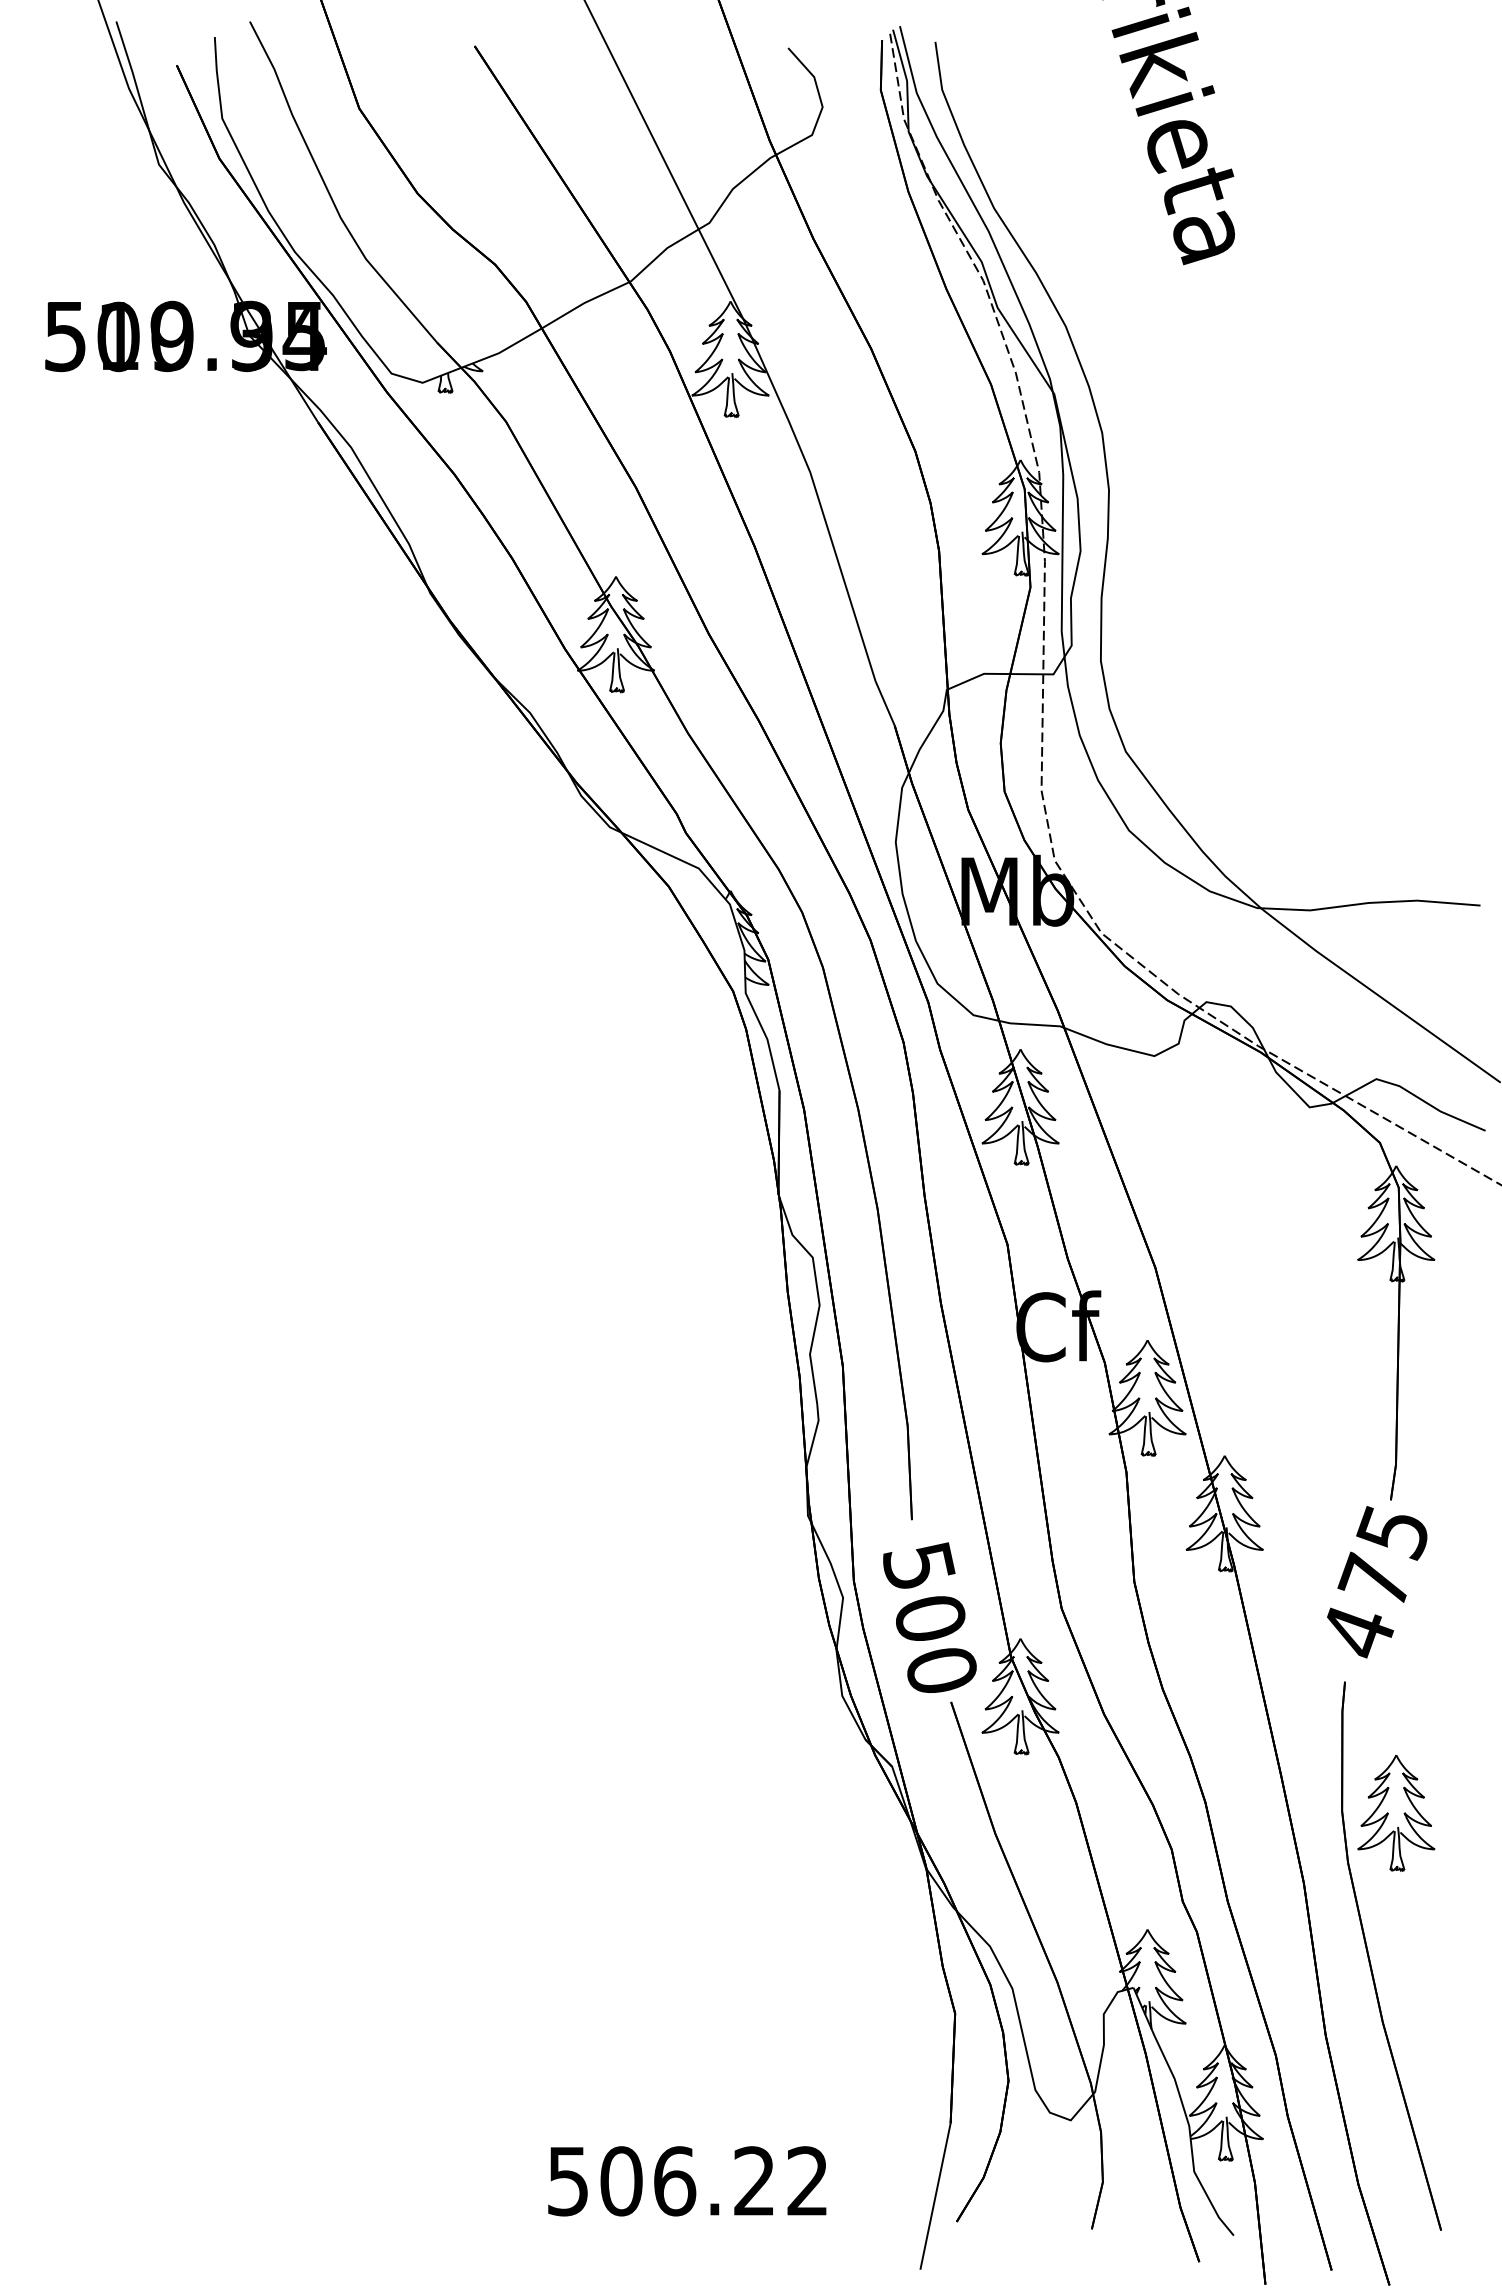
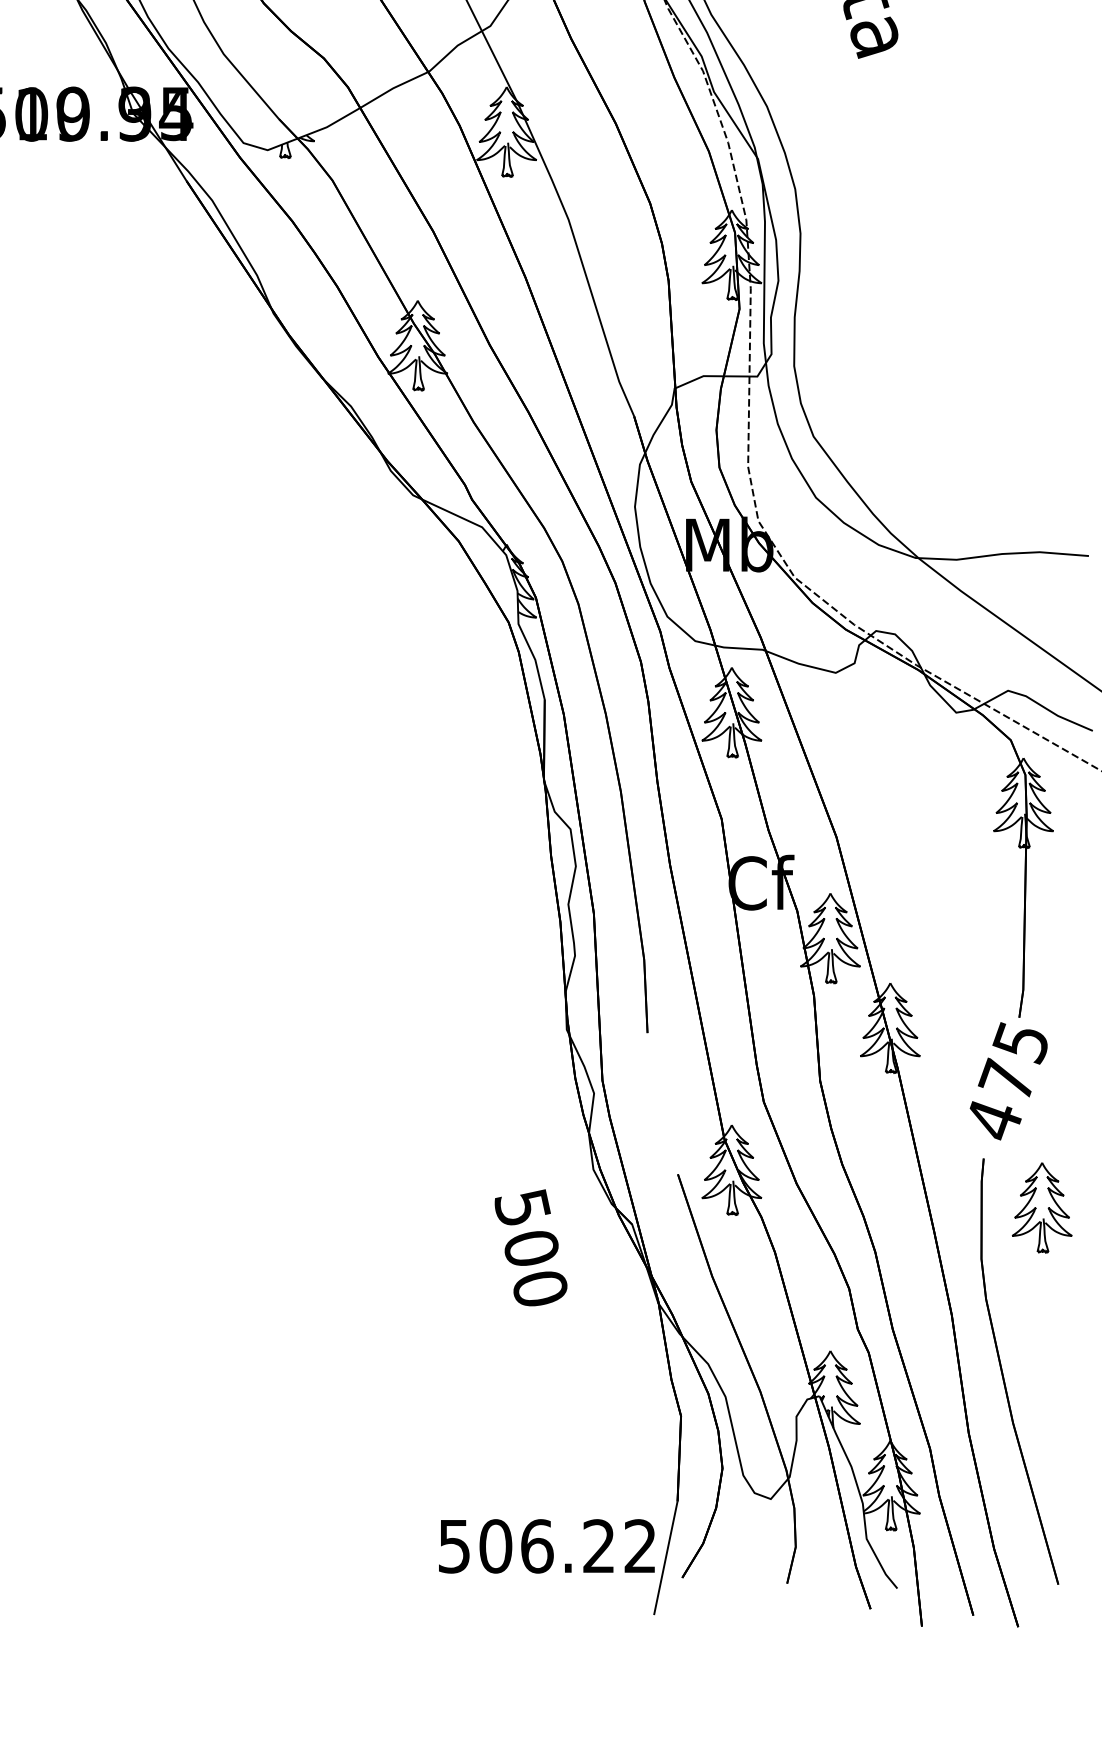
text: (929, 1617) -> (530, 1247), moved
part: (1396, 1813) -> (1042, 1208), moved
text: (687, 2181) -> (547, 1546), moved

